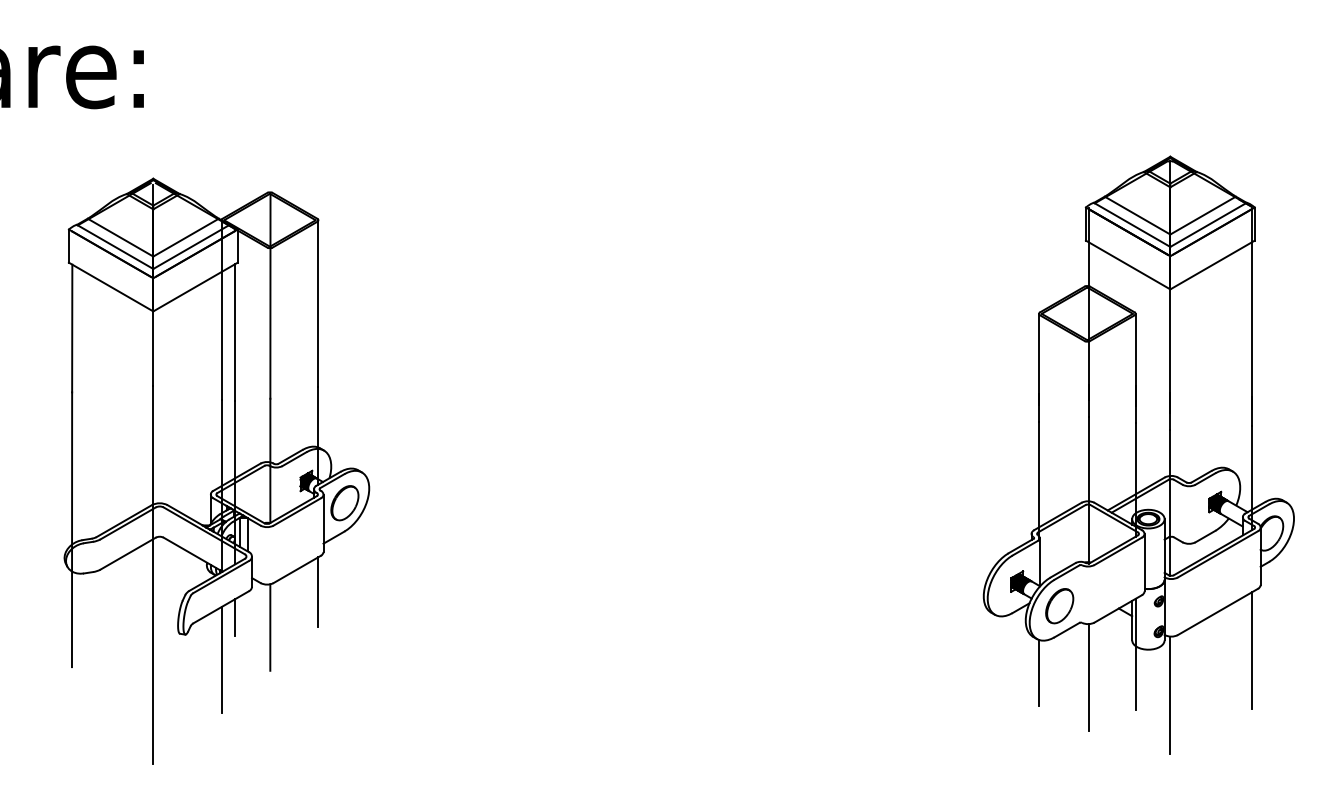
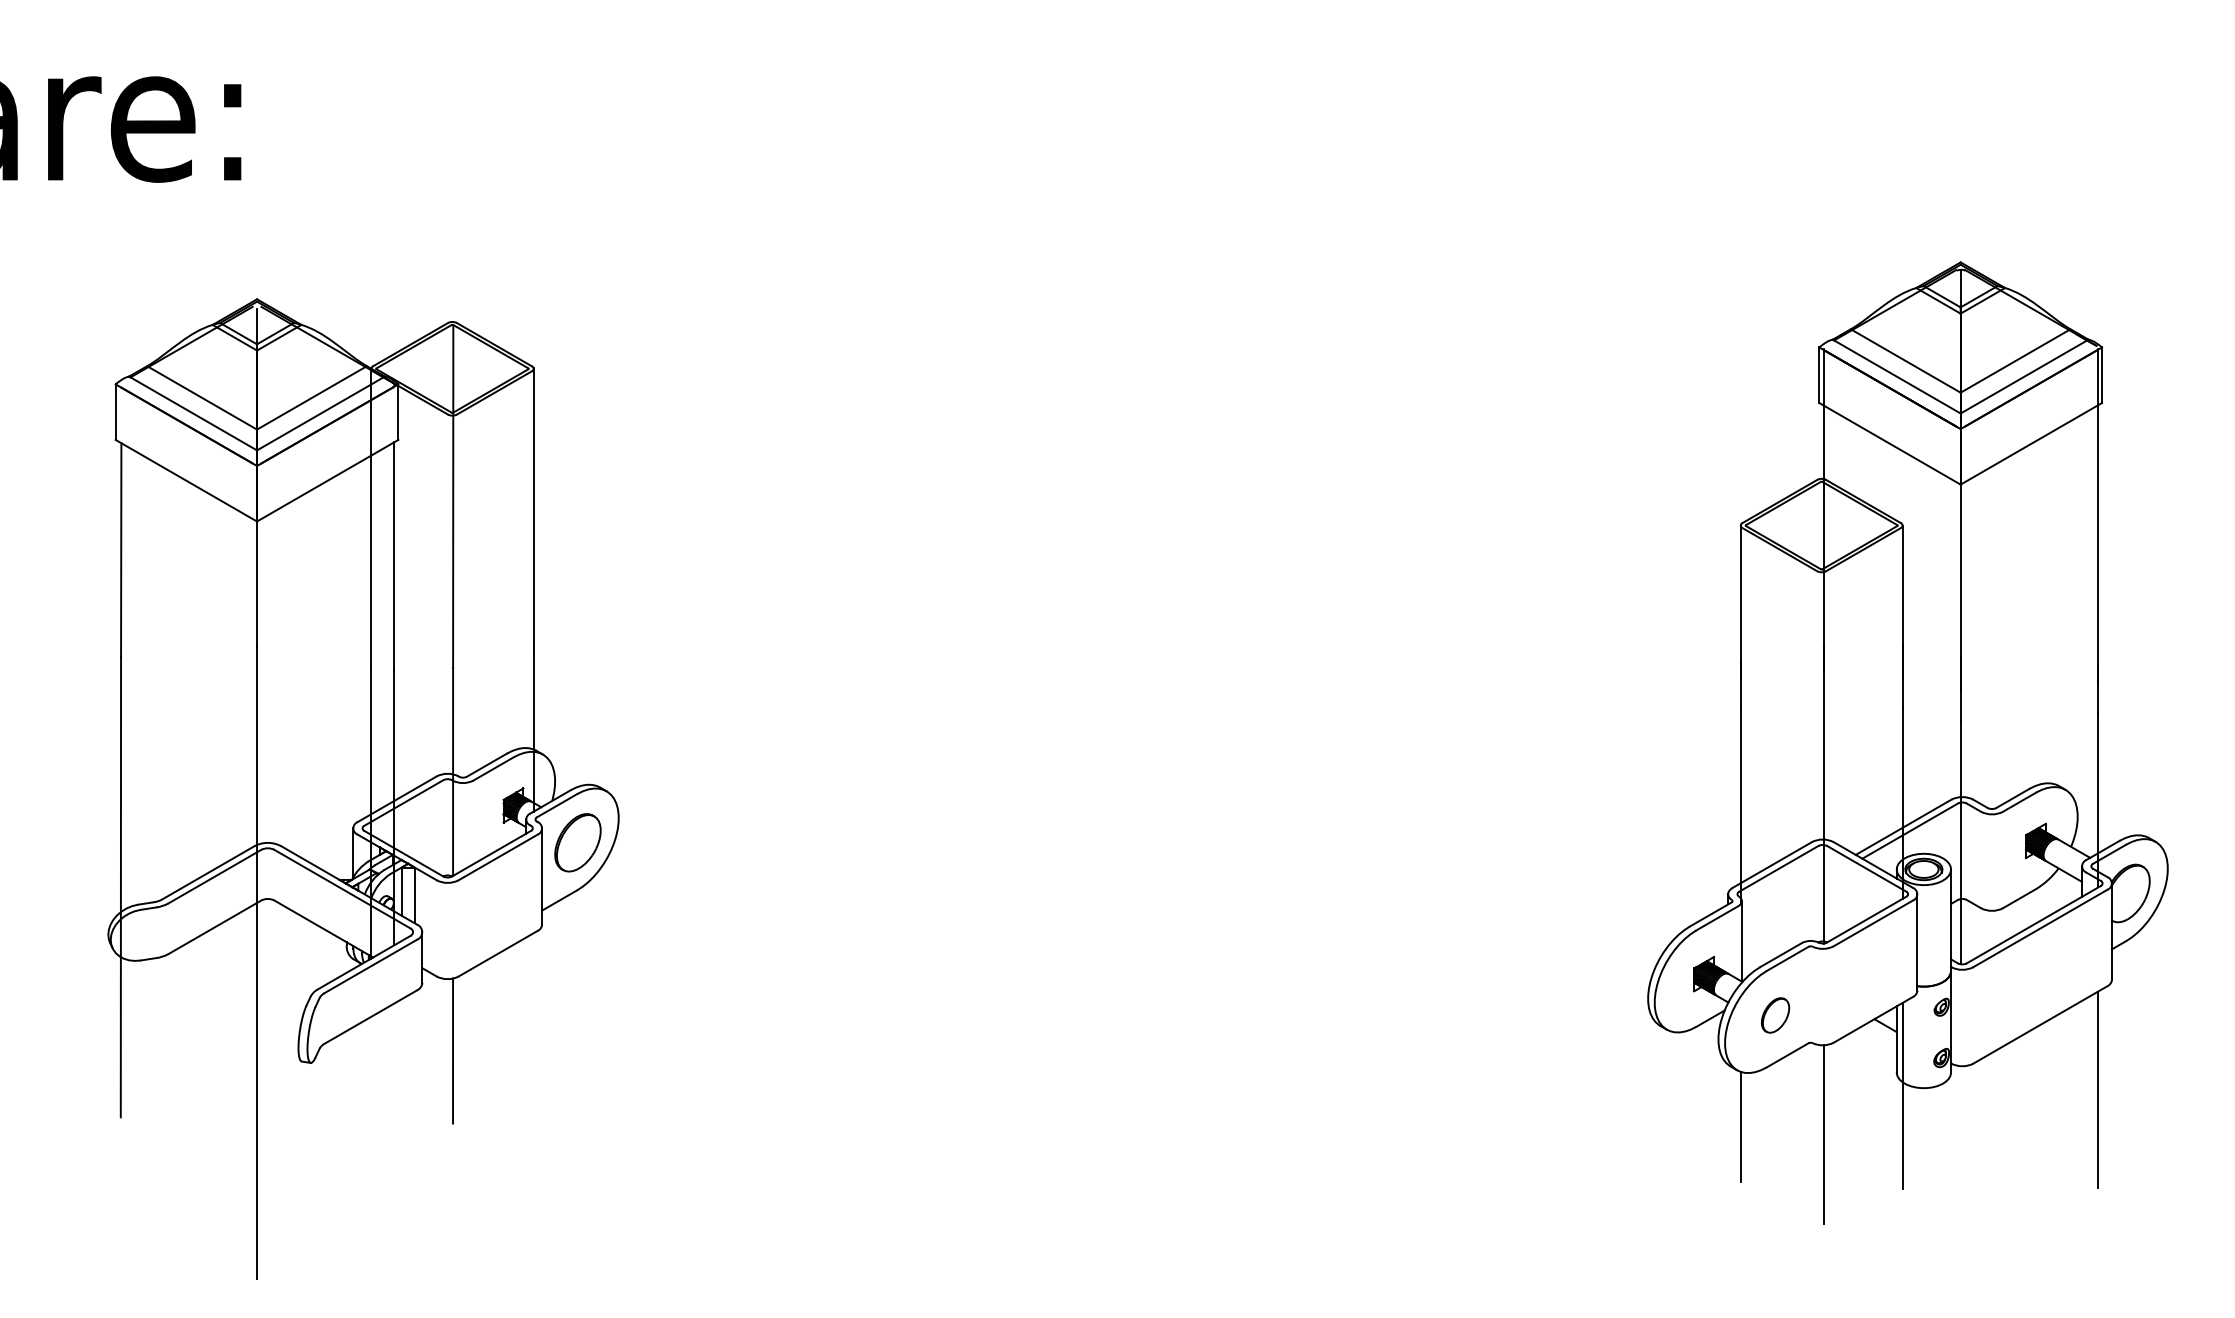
line: (318, 591) -> (533, 990), removed
part: (1059, 606) -> (1774, 1015), size x0.6
line: (235, 617) -> (394, 1034), removed
line: (221, 659) -> (371, 1104), removed
line: (1170, 695) -> (1960, 1164), removed

